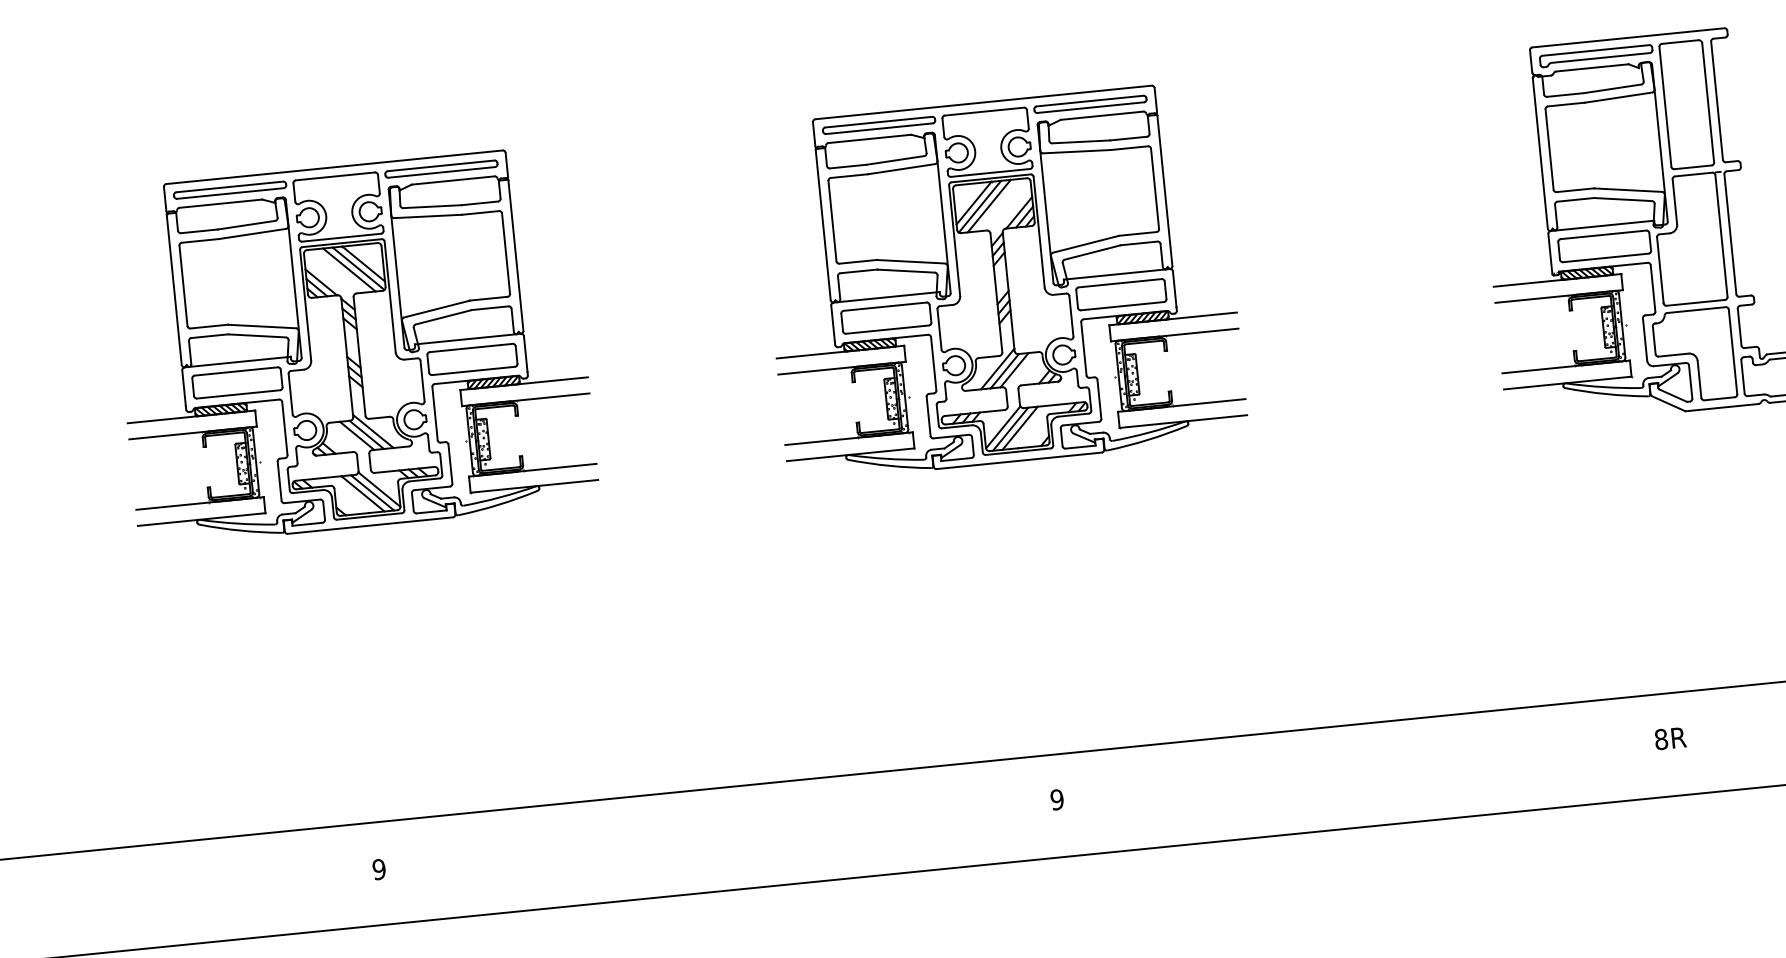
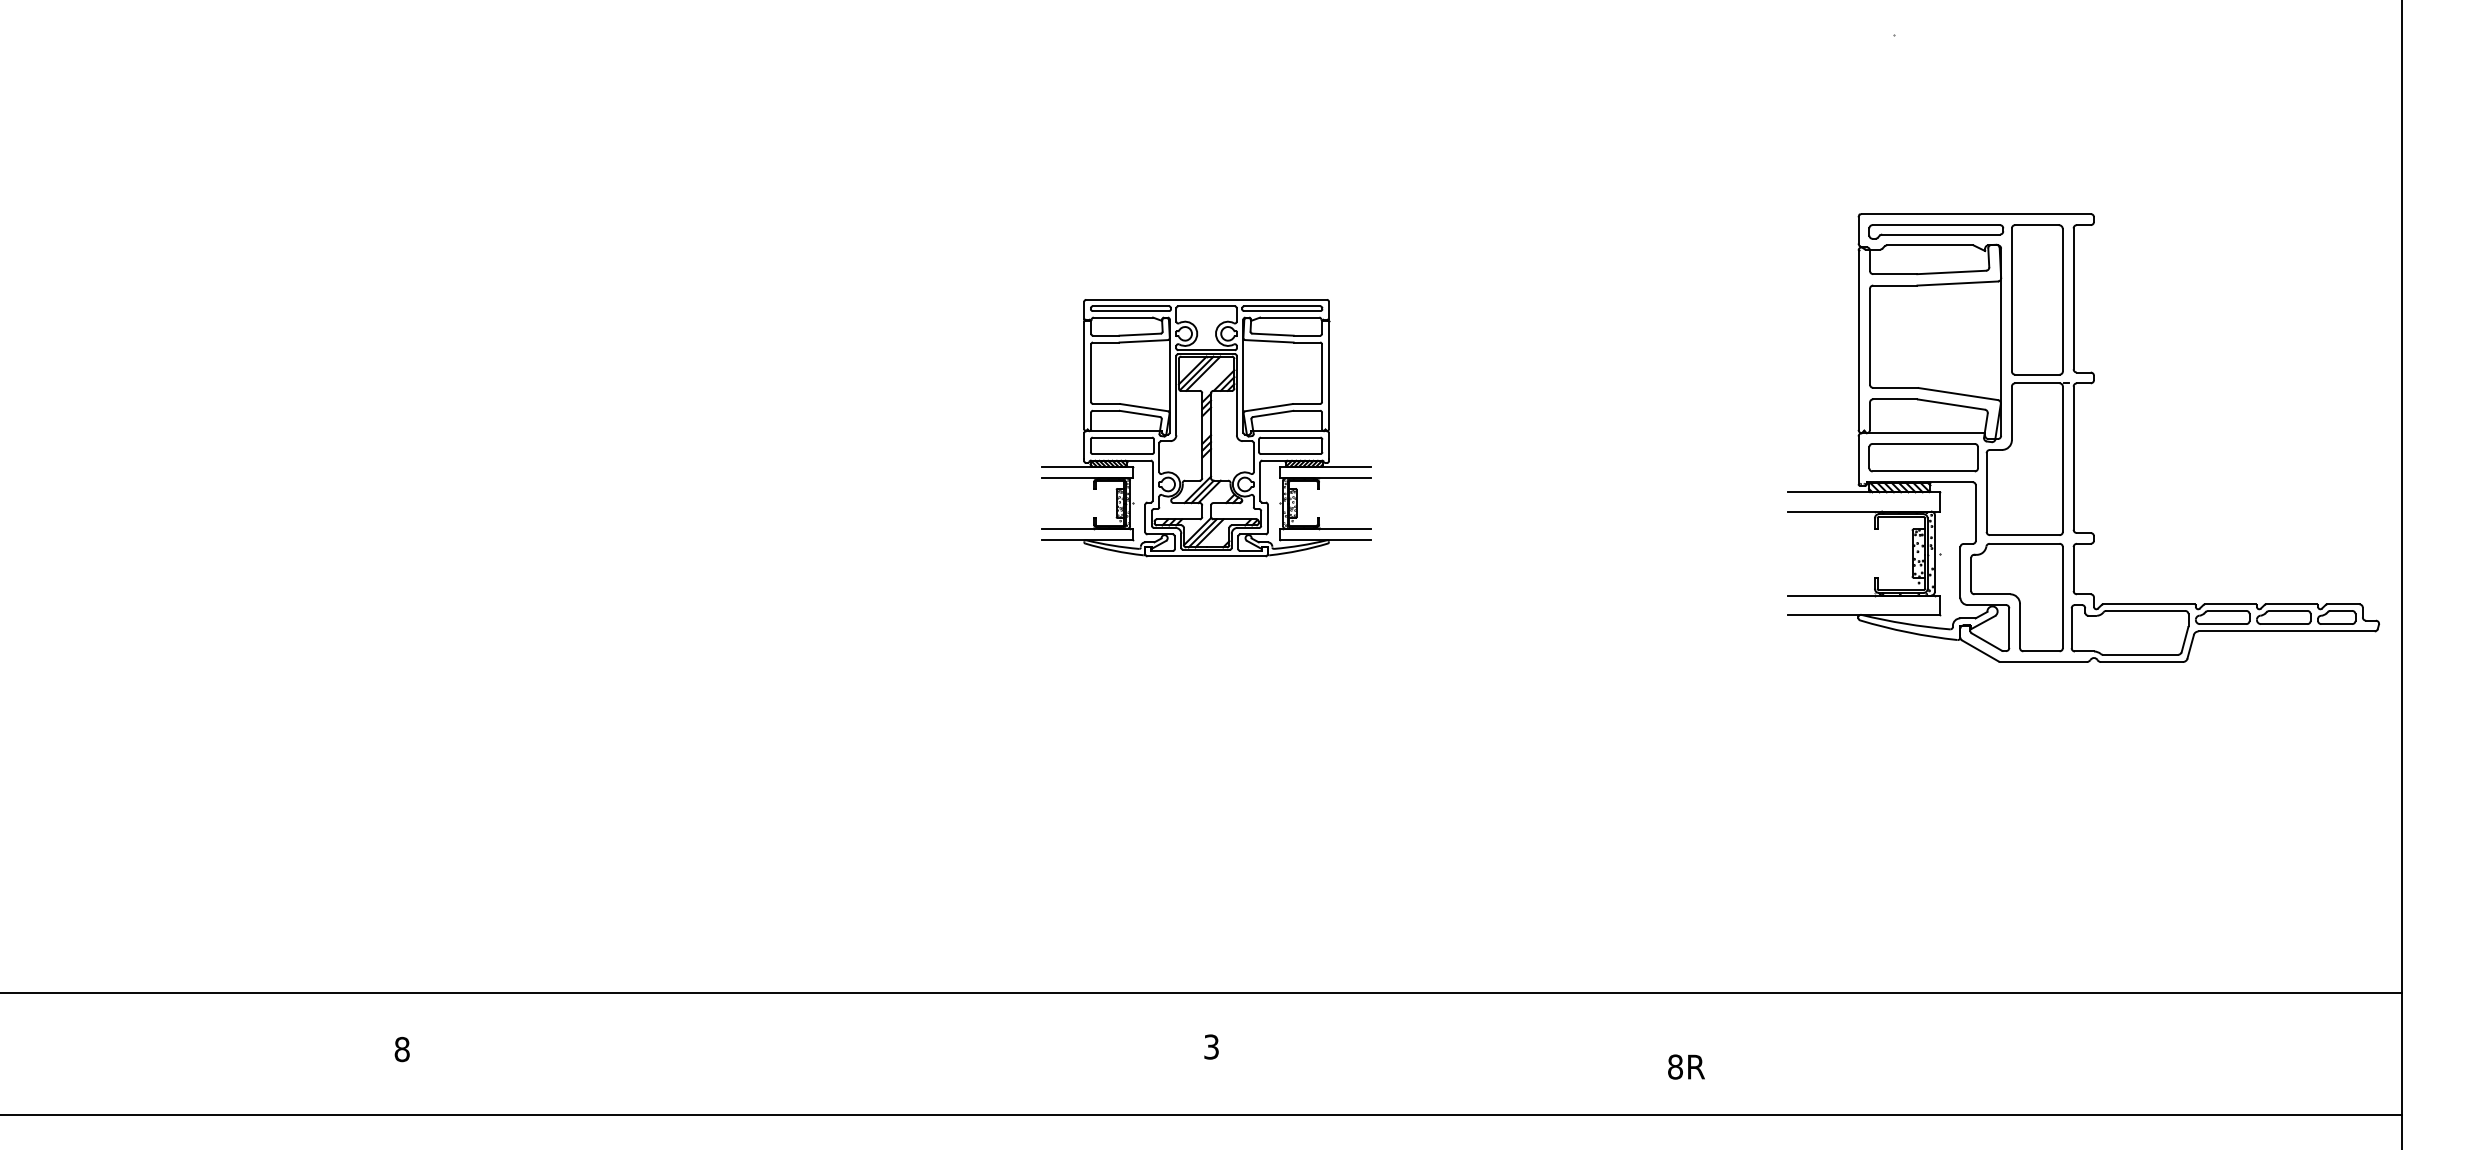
part: (1001, 281) -> (1206, 427), size x0.6
part: (352, 345) -> (432, 427), removed
text: (1670, 738) -> (1686, 1066), moved
text: (1057, 799) -> (1211, 1046), 9 -> 3
text: (378, 869) -> (401, 1049), 9 -> 8

